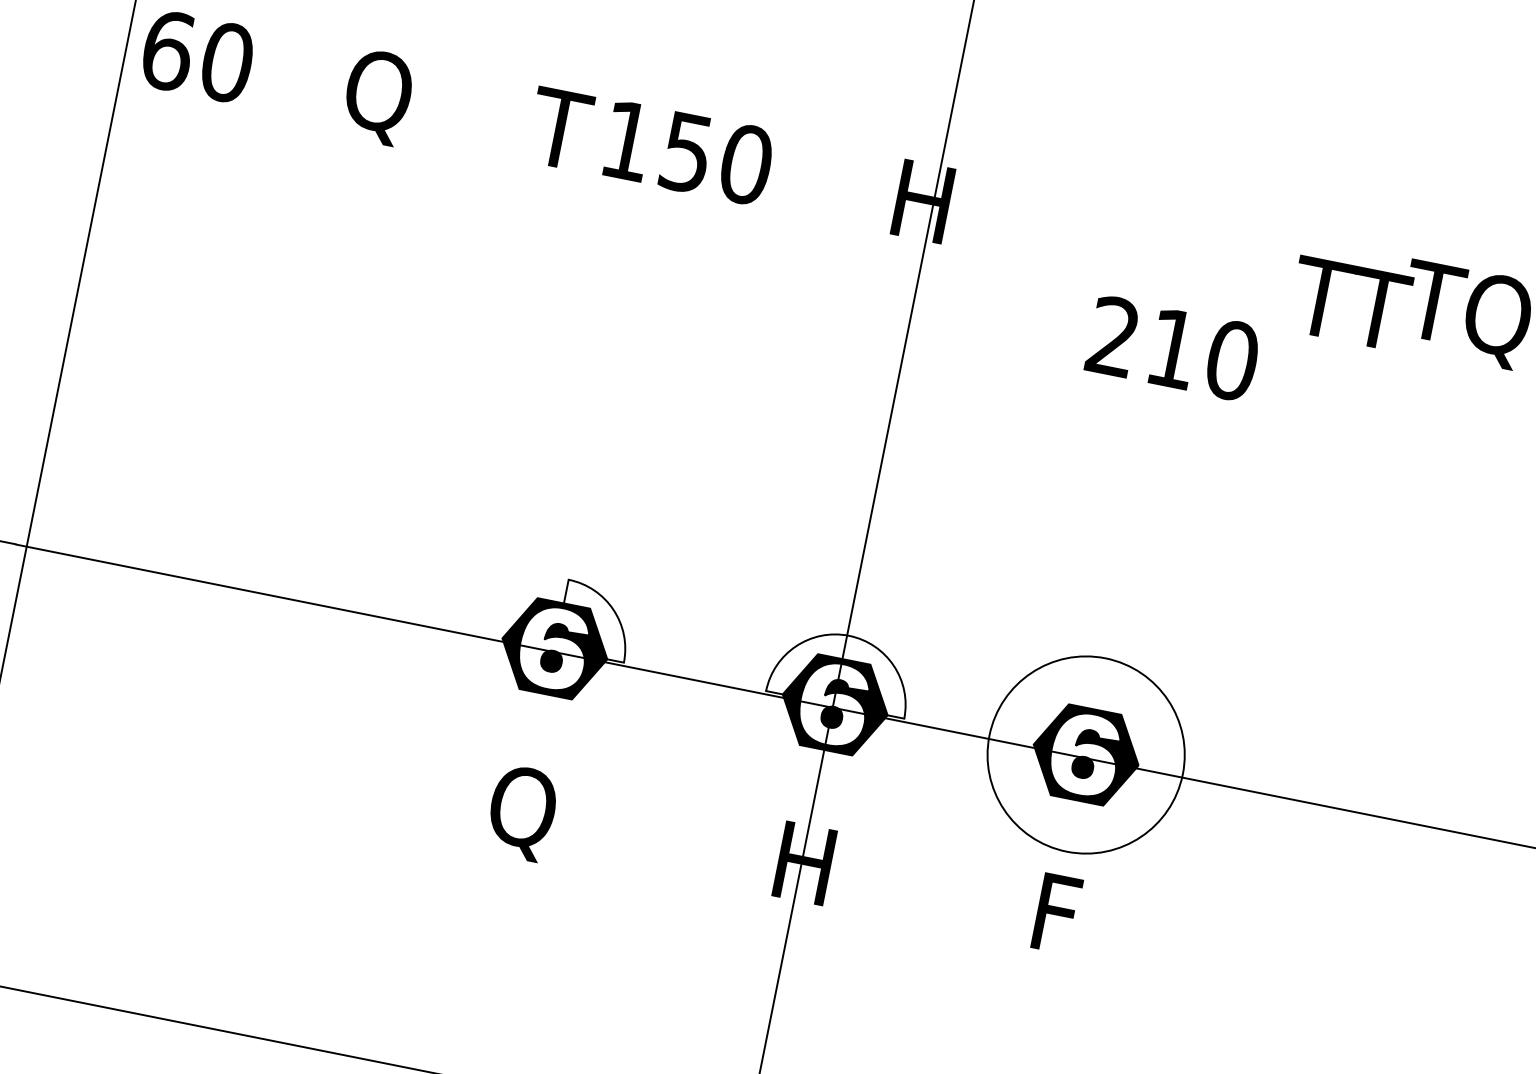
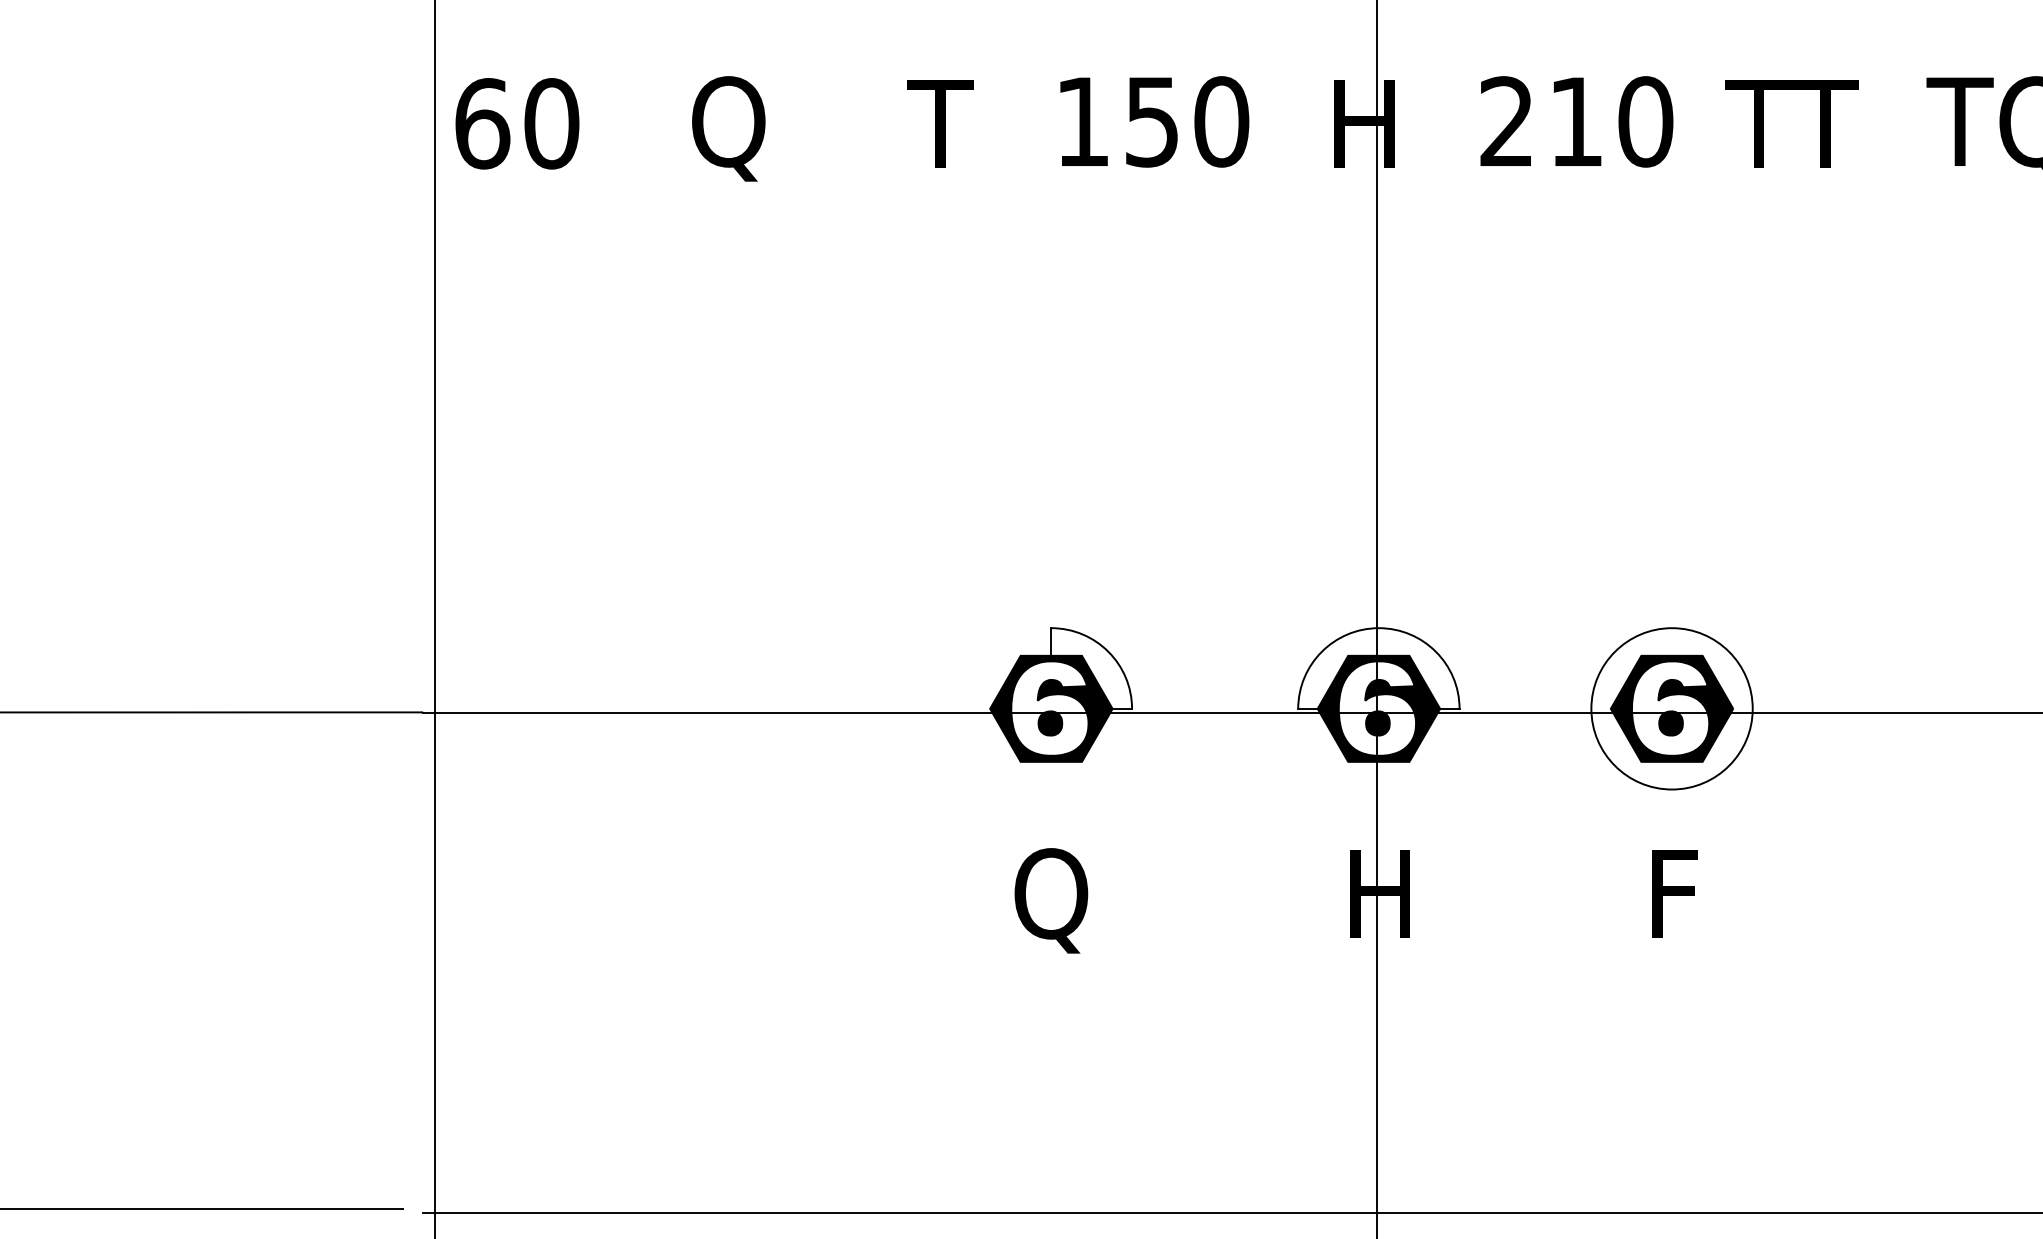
text: (688, 152) -> (1154, 121), moved
text: (1349, 303) -> (1791, 123), moved
text: (1173, 348) -> (1576, 121), moved
circle: (1085, 754) -> (1671, 708), size x0.71

